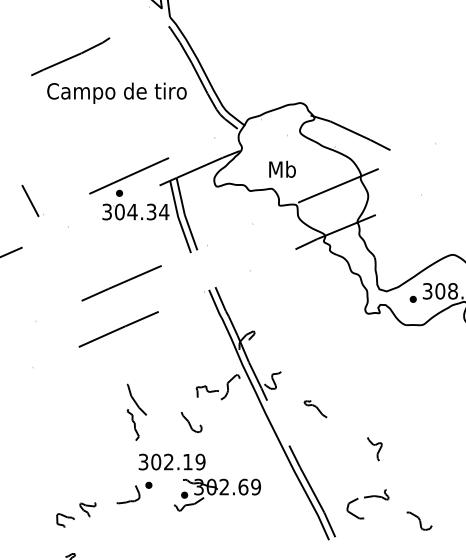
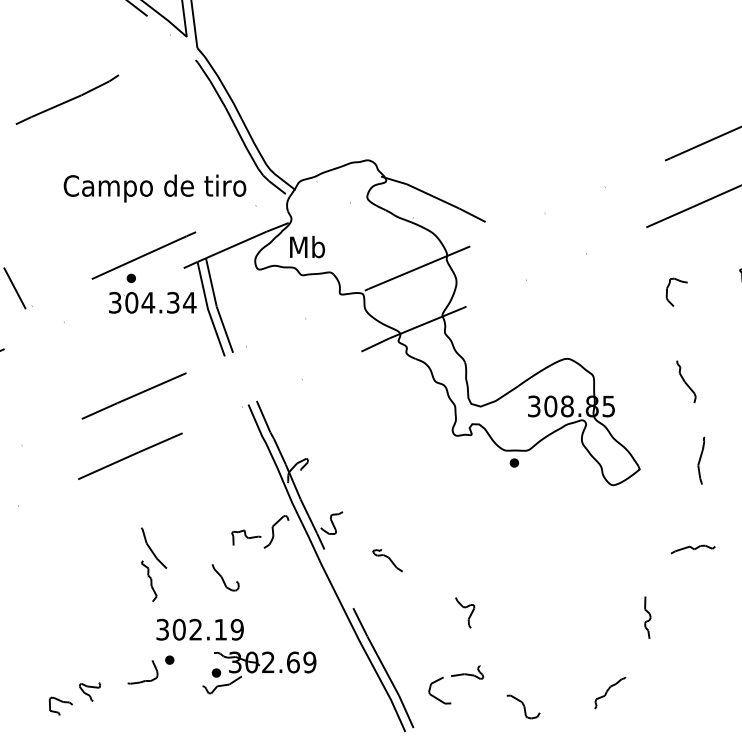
text: (116, 93) -> (154, 188), moved
text: (282, 168) -> (307, 246), moved
part: (412, 298) -> (513, 462), moved

